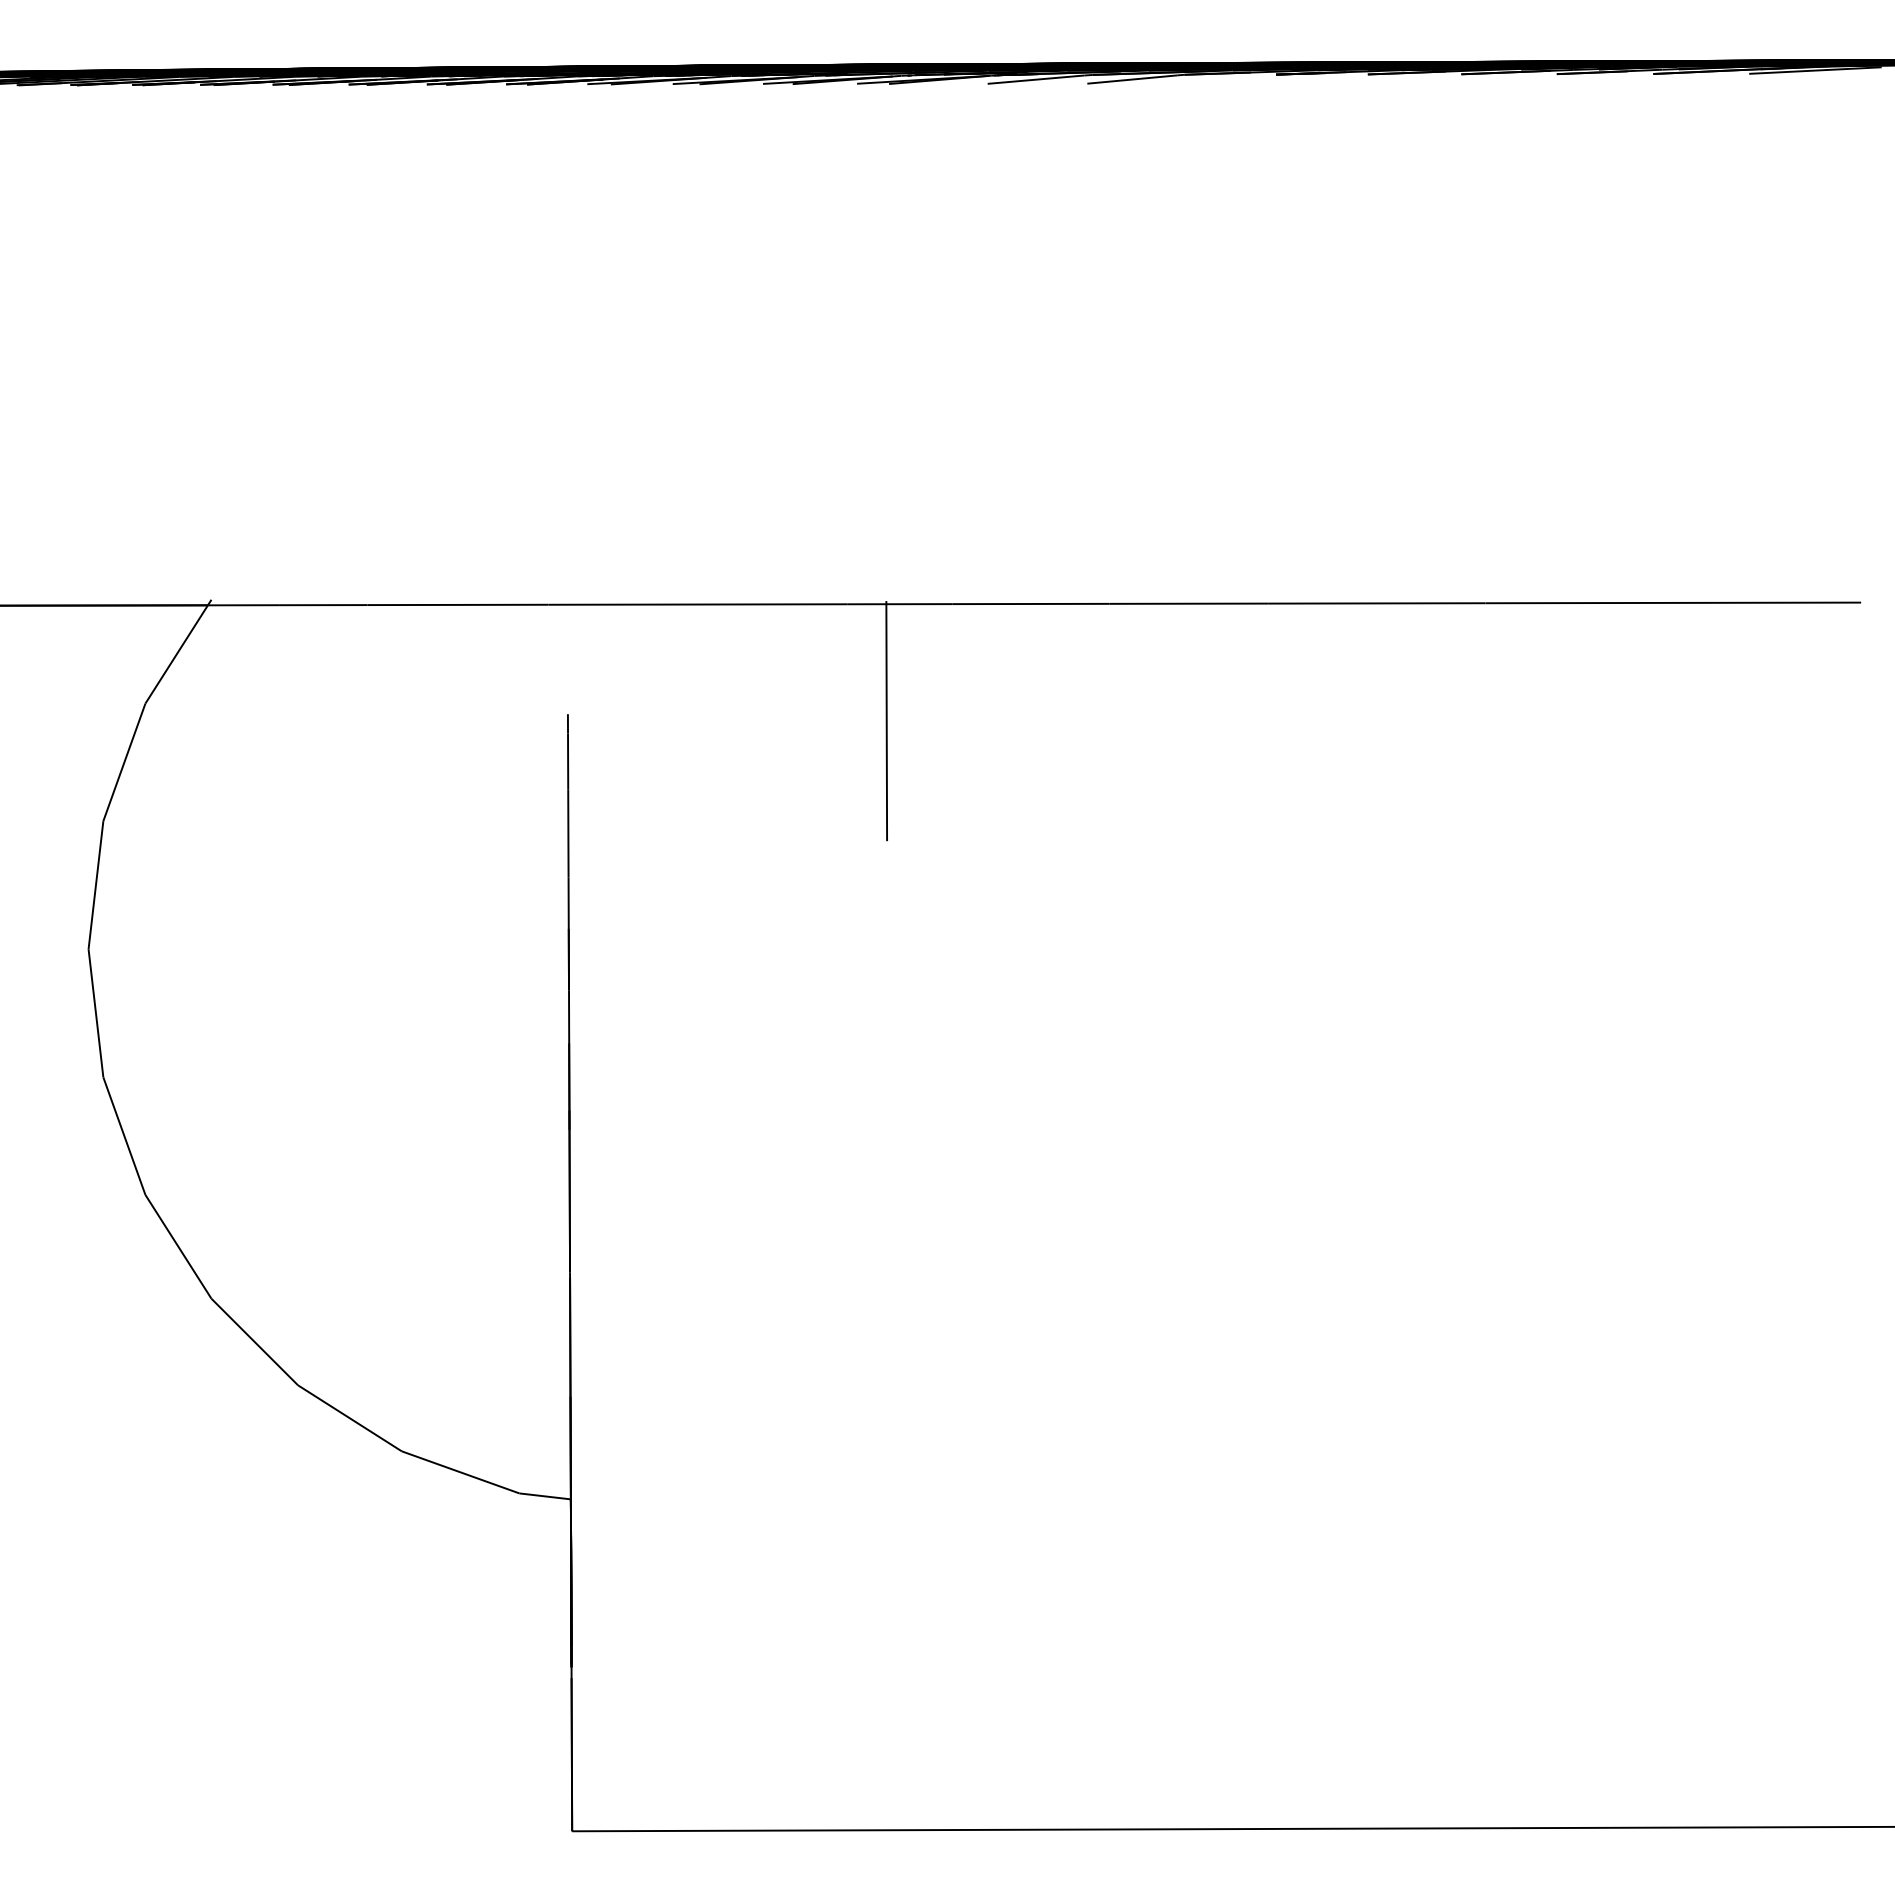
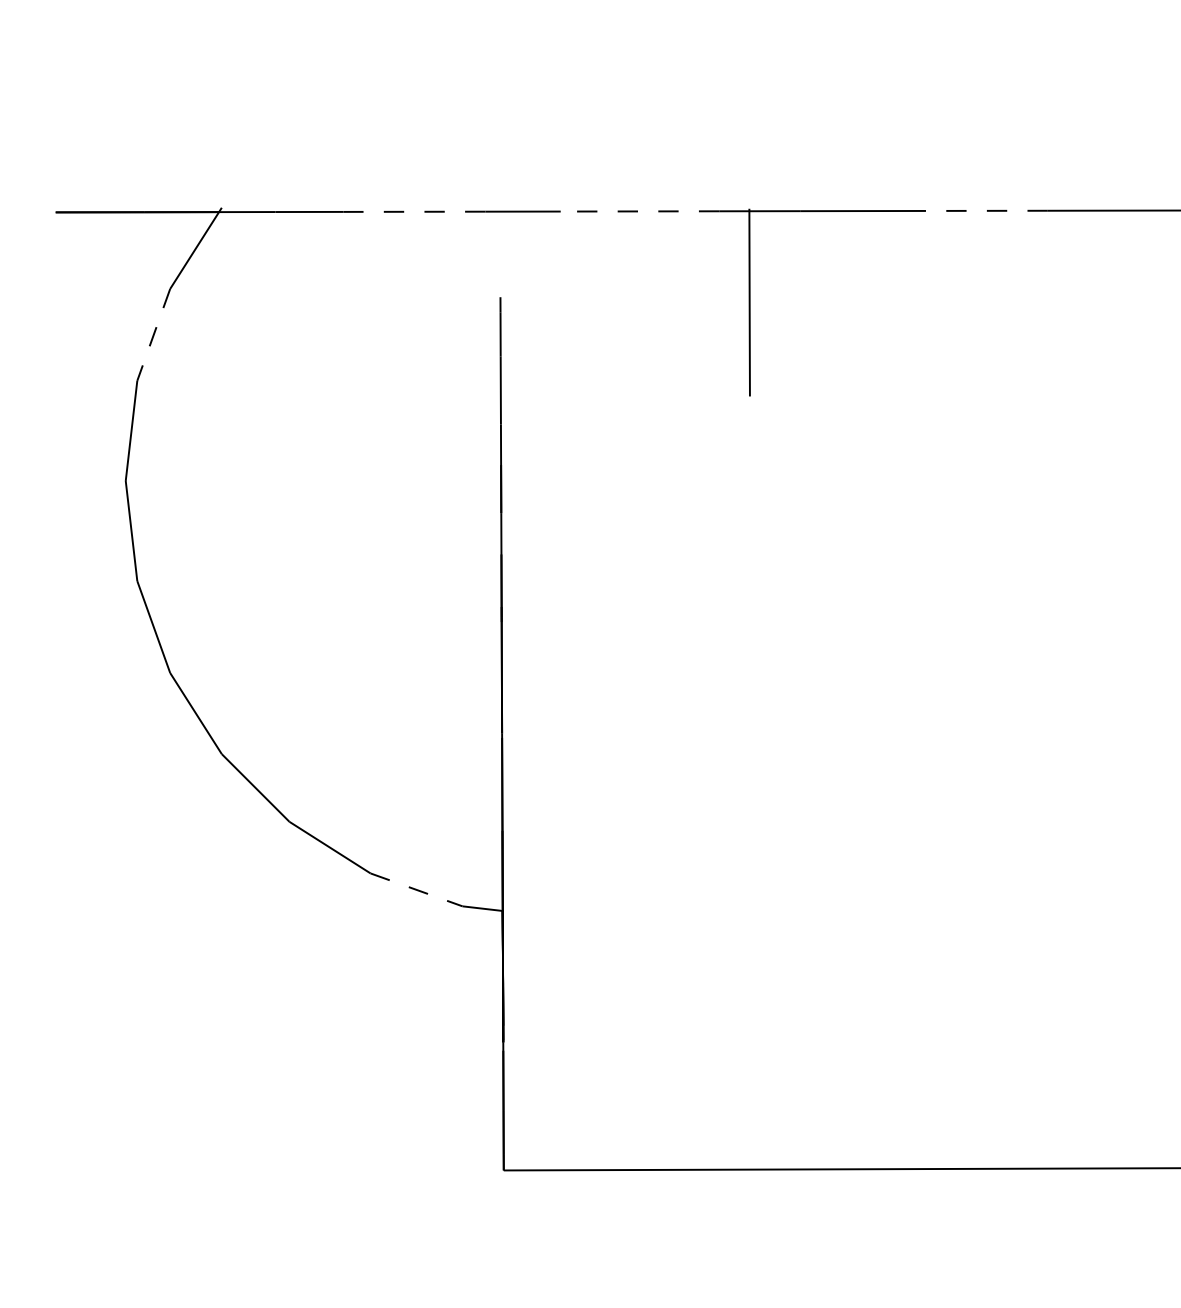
line: (1188, 603) -> (985, 210), solid -> dashed
line: (458, 604) -> (414, 211), solid -> dashed
line: (745, 604) -> (639, 211), solid -> dashed
line: (124, 762) -> (153, 334), solid -> dashed
line: (461, 1472) -> (417, 889), solid -> dashed

